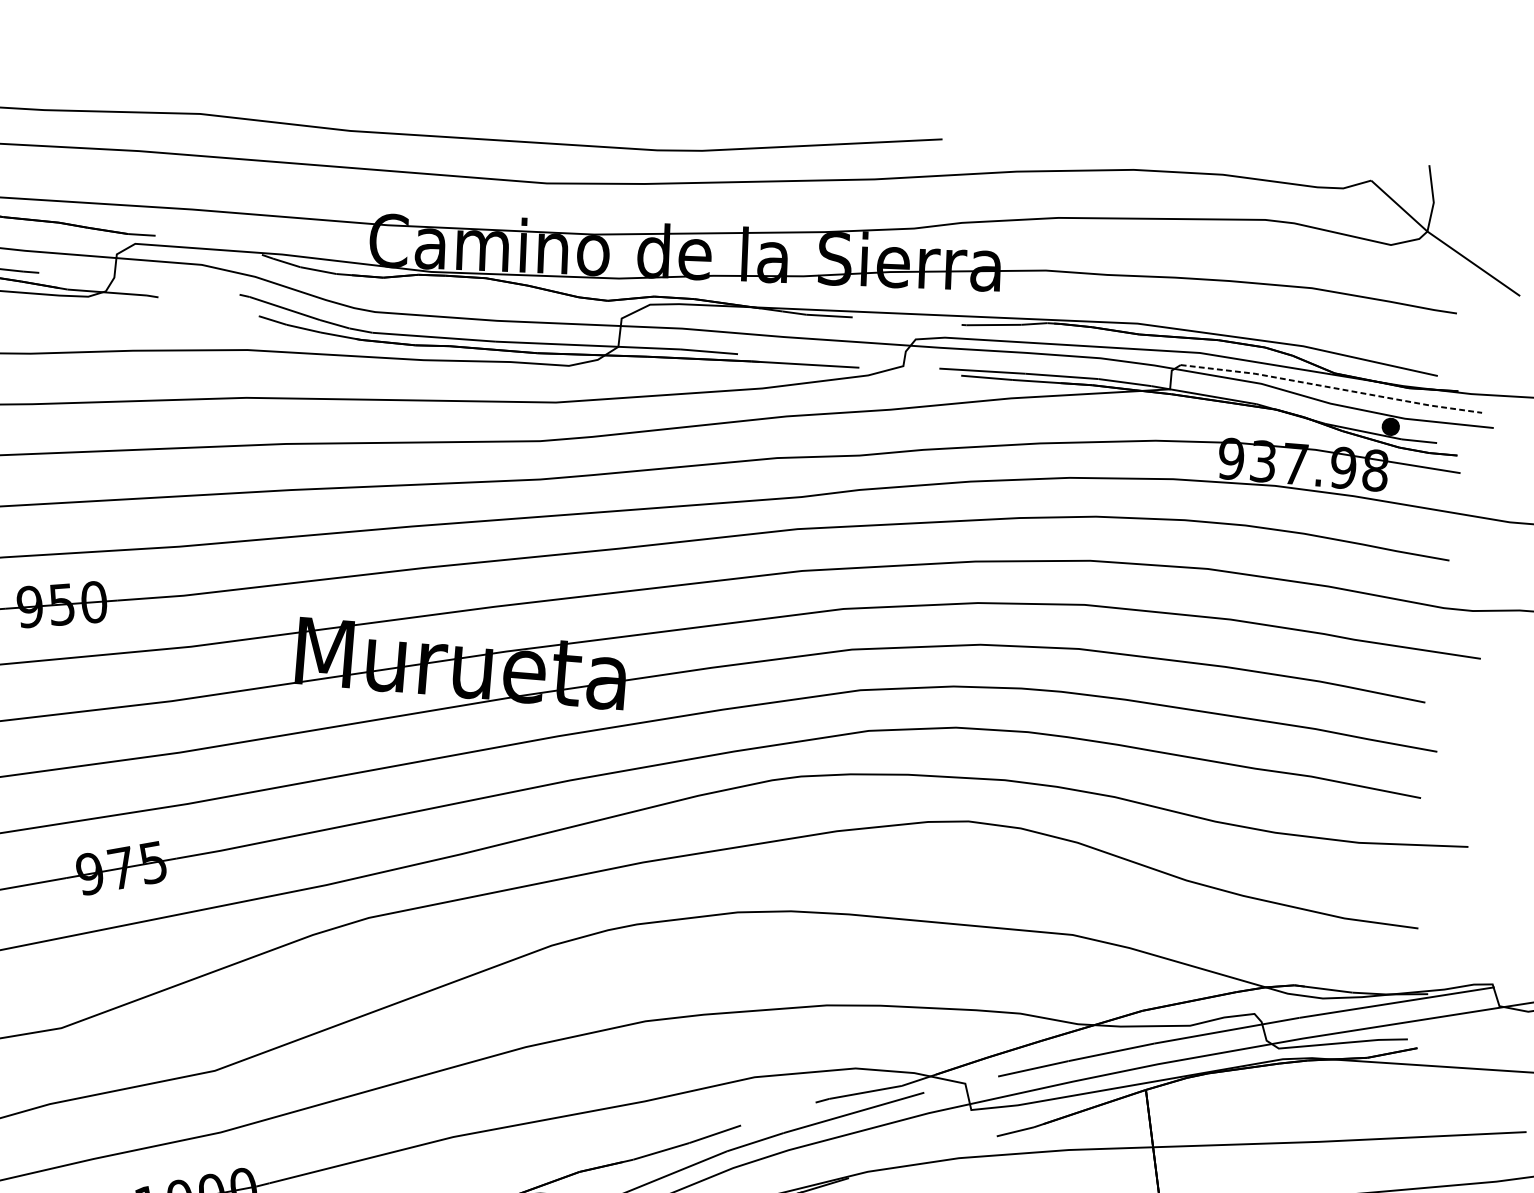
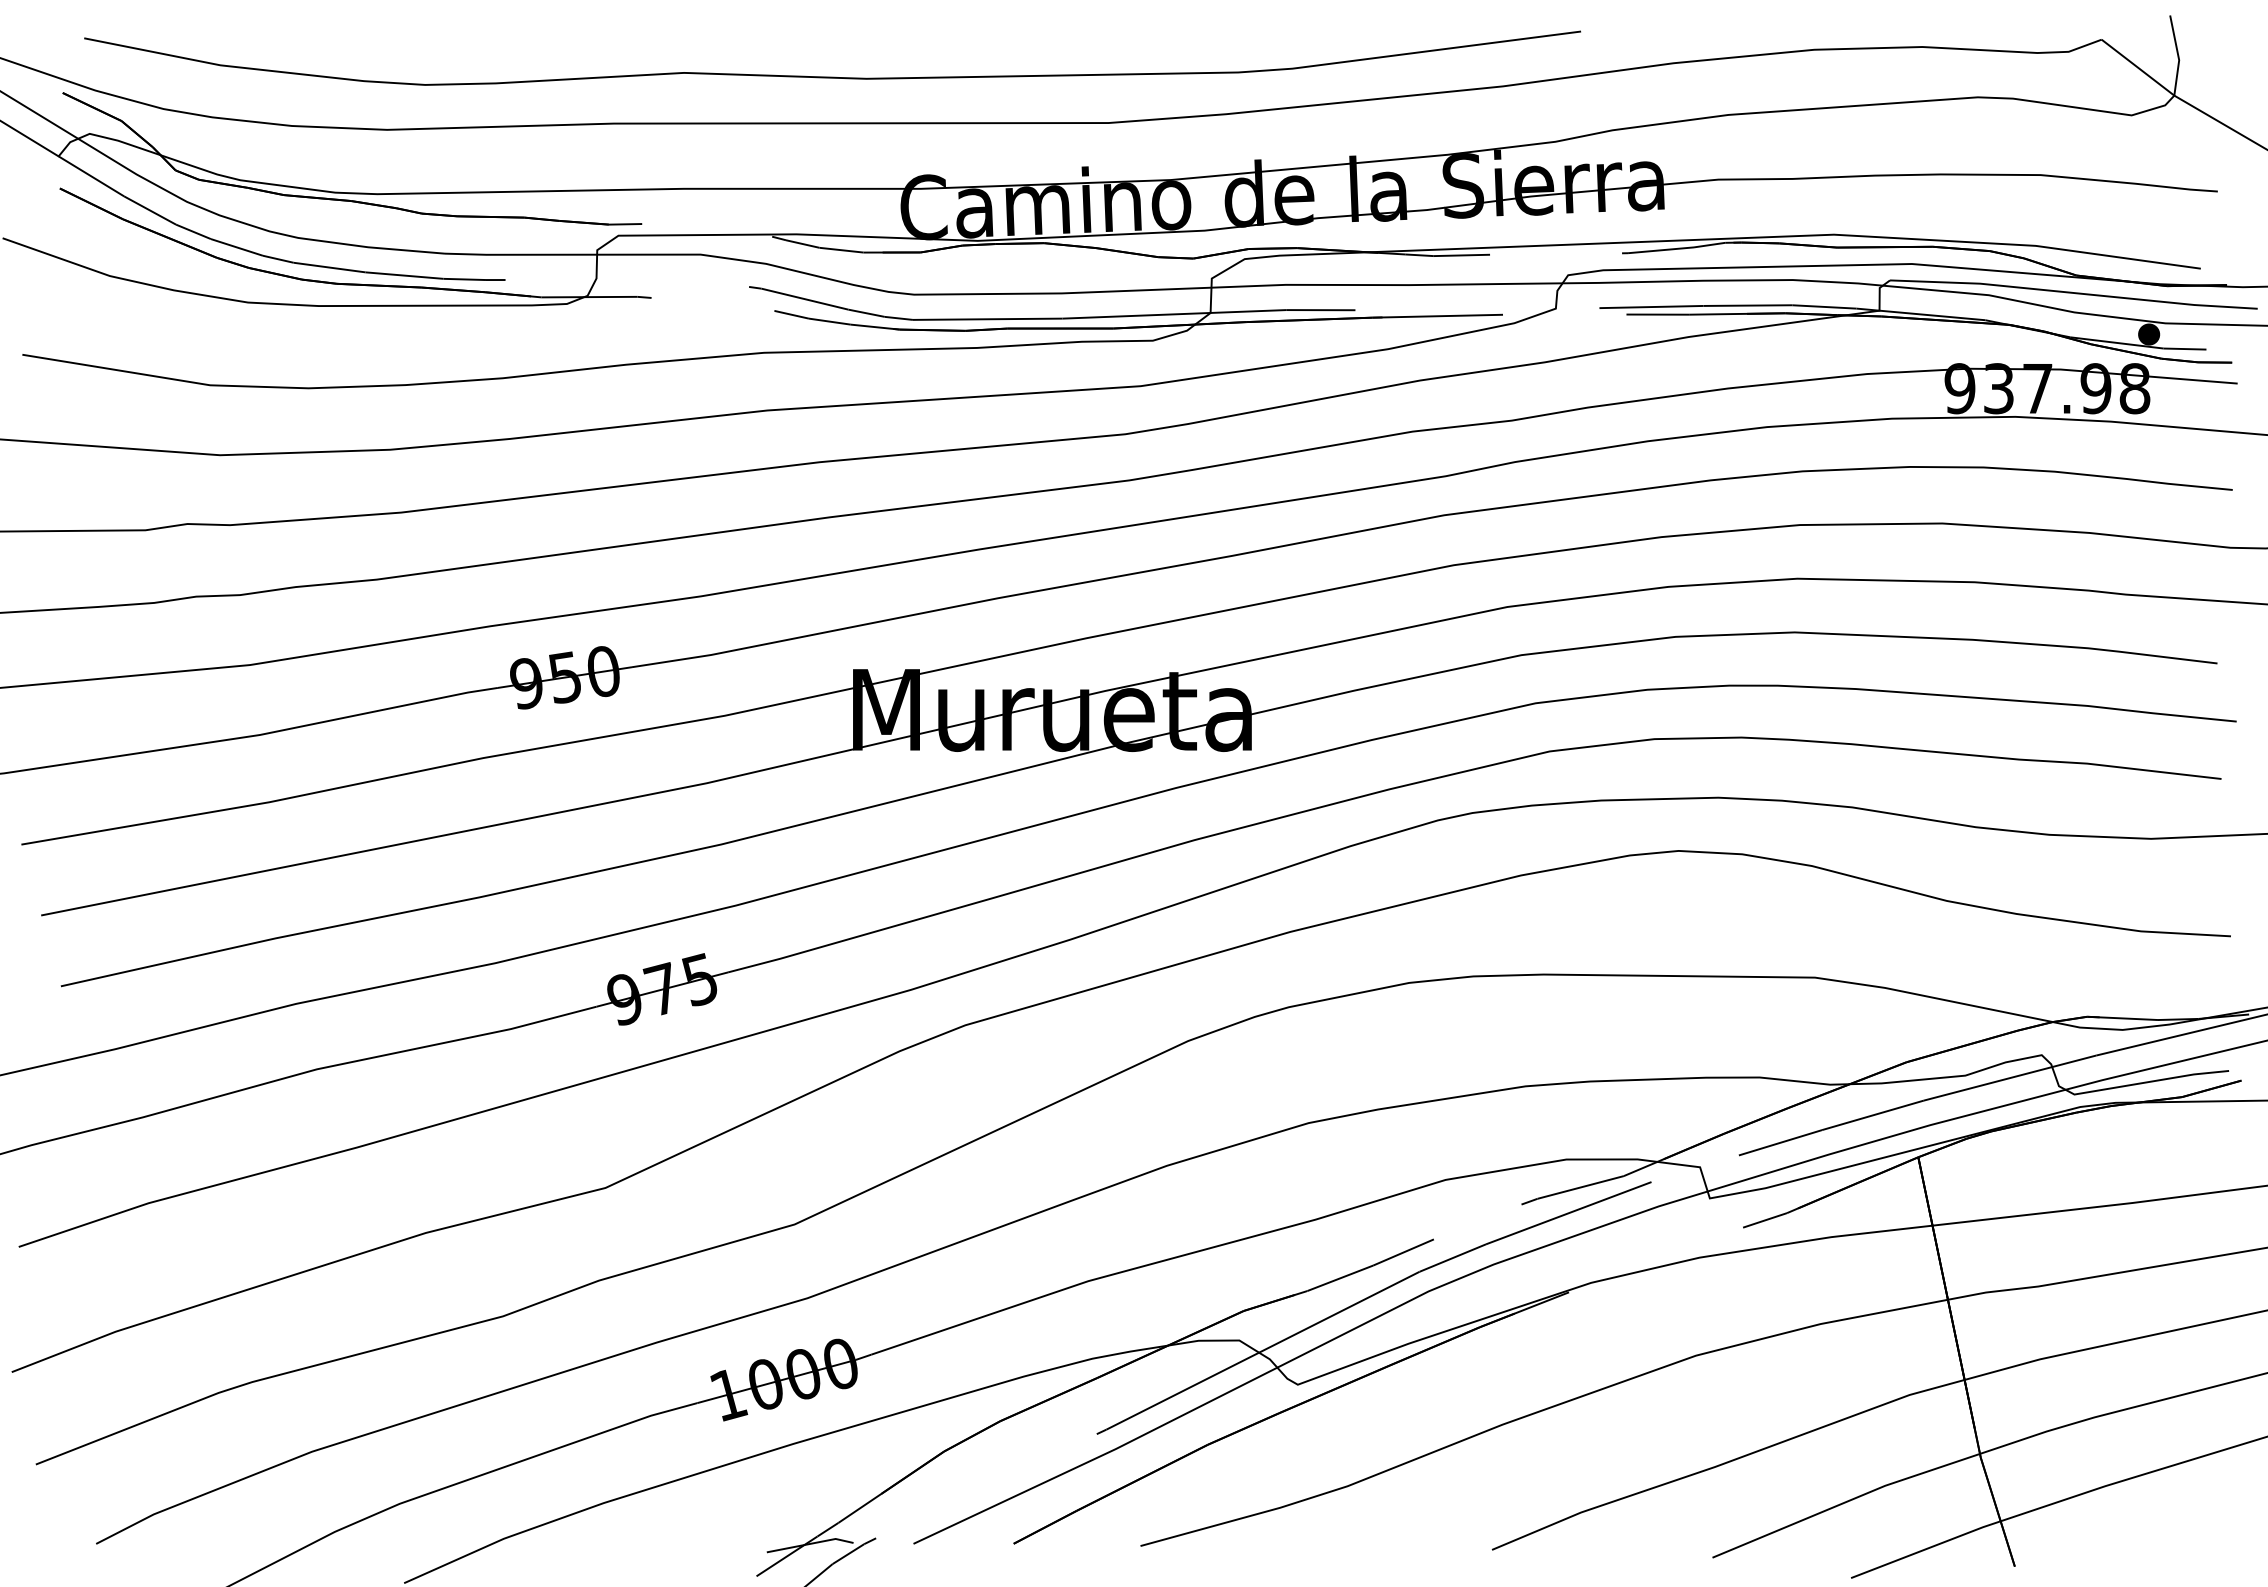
line: (1332, 388) -> (2074, 293), dashed -> solid

